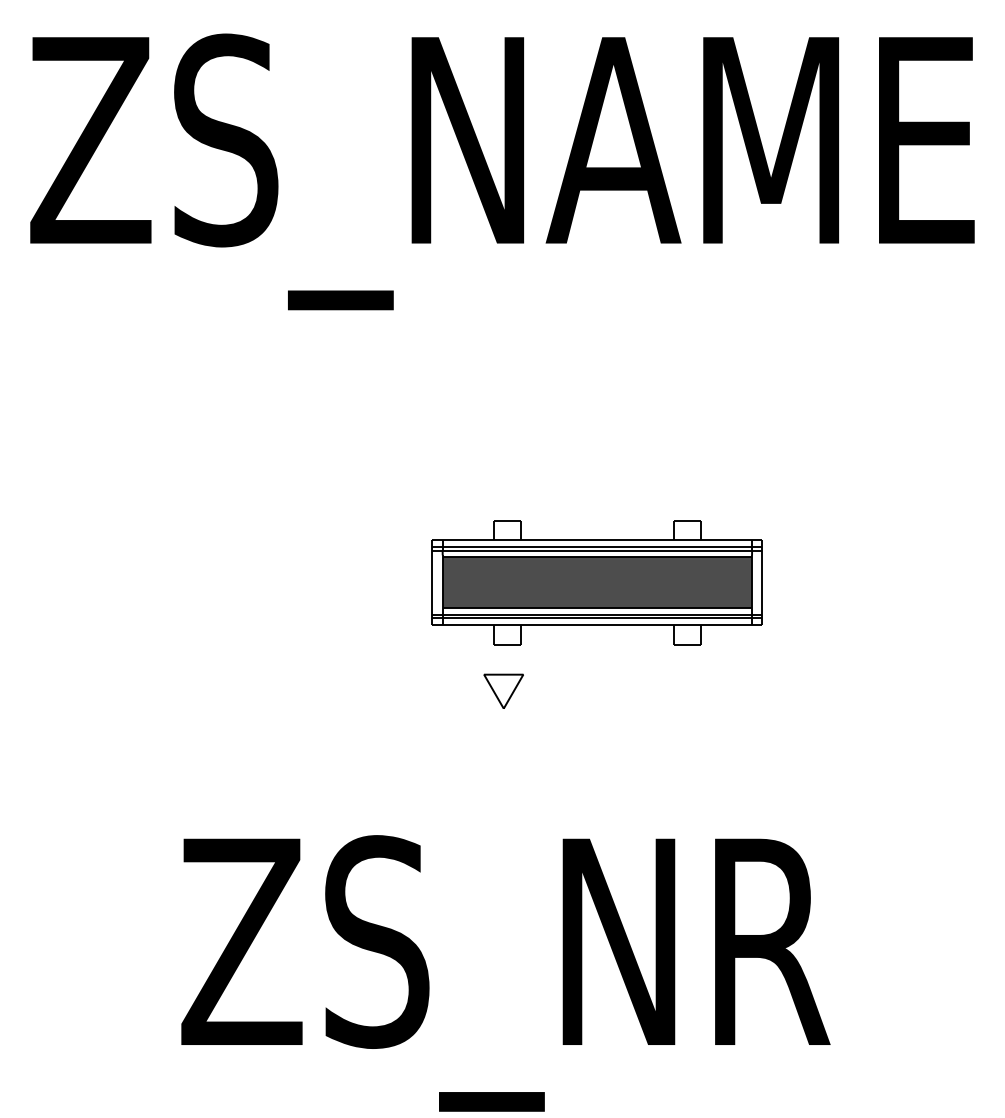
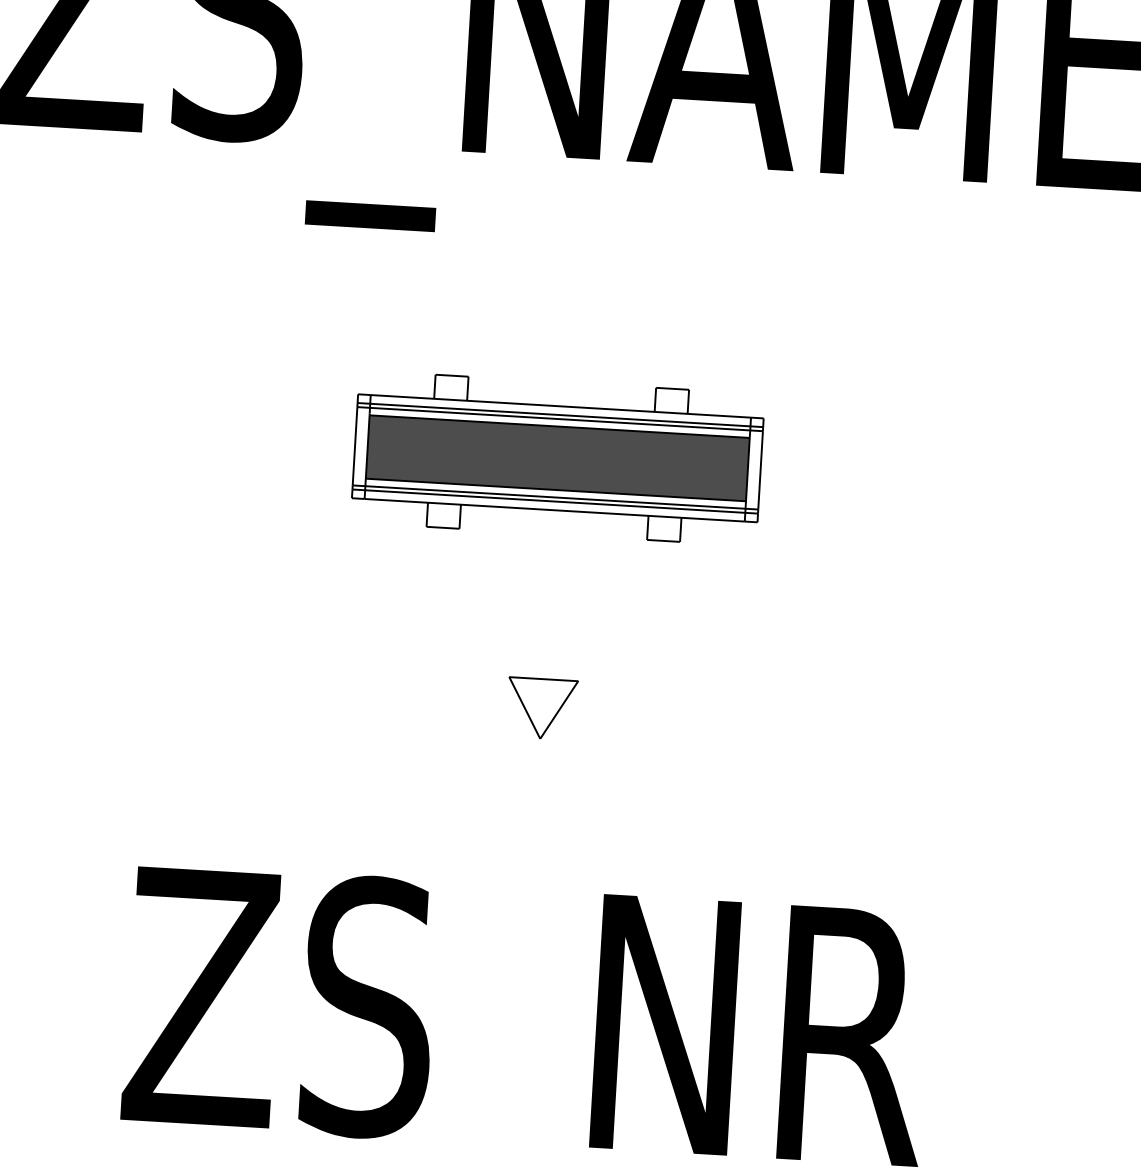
part: (596, 582) -> (556, 458), moved
part: (503, 691) -> (541, 708), size x1.43

